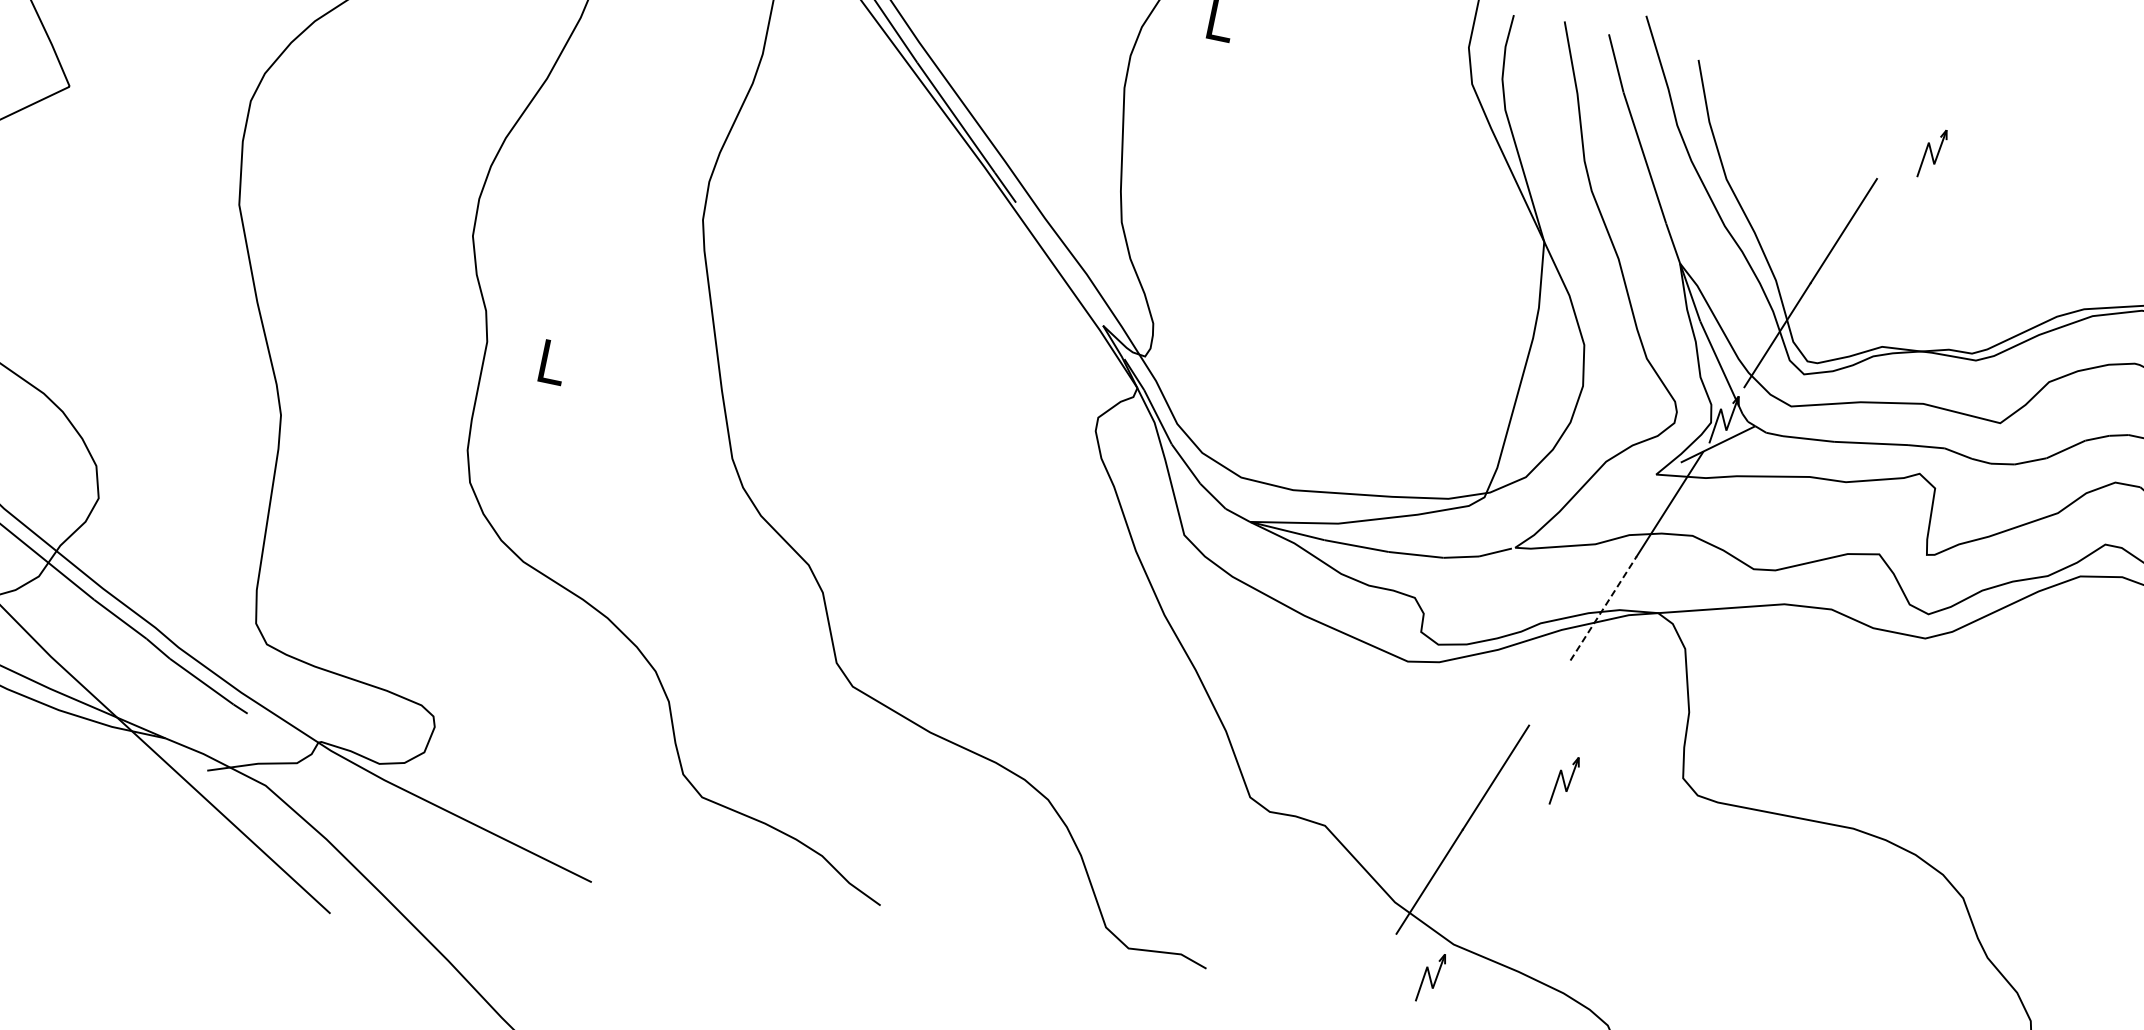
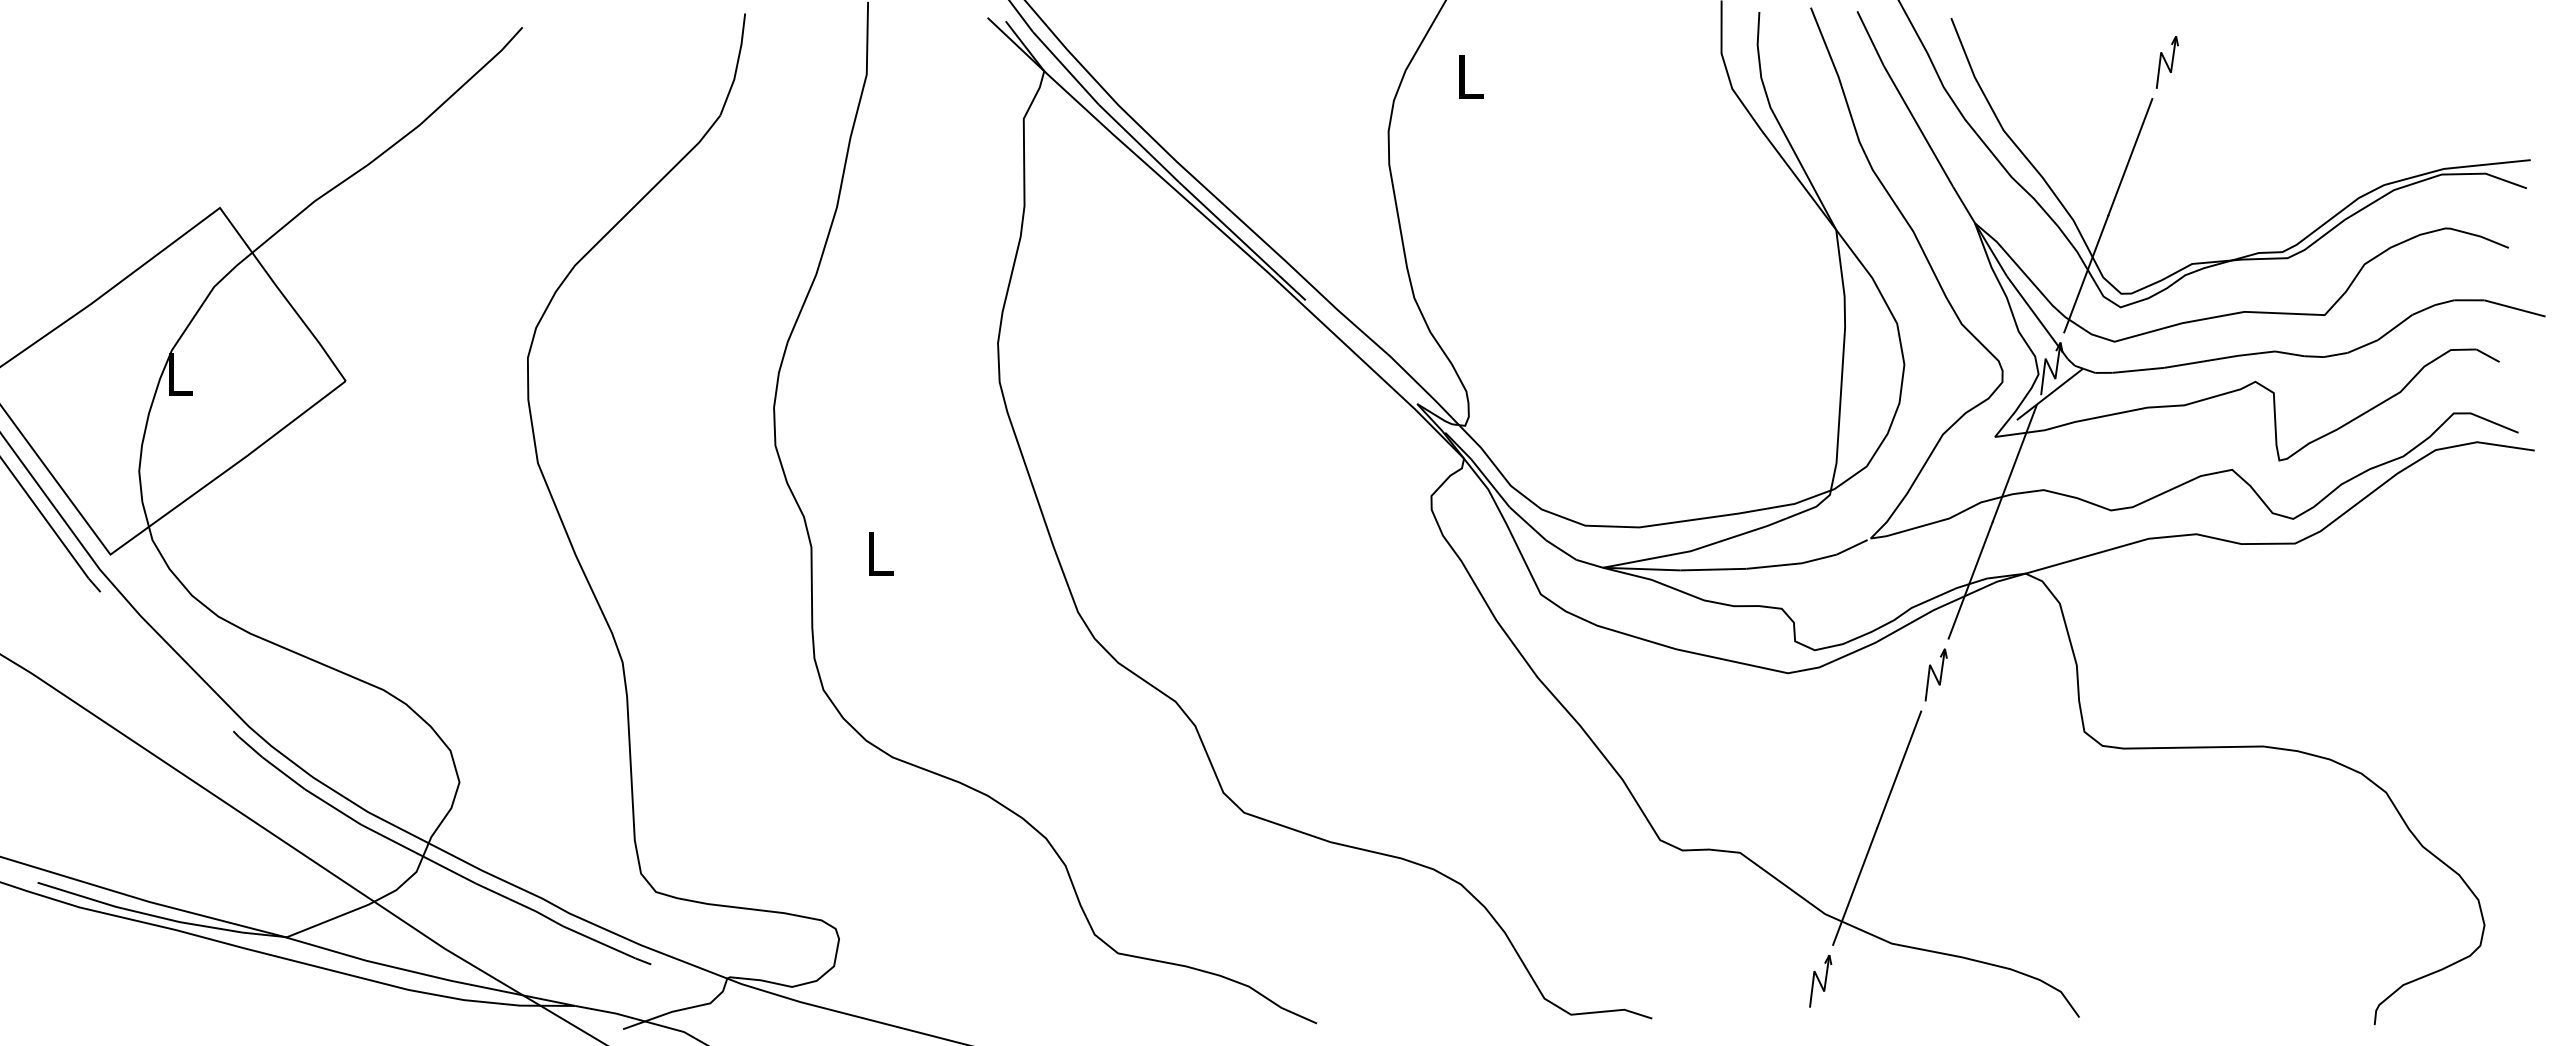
part: (1932, 153) -> (2166, 62), moved
line: (1603, 607) -> (1970, 579), dashed -> solid
part: (1564, 780) -> (1935, 674), moved
part: (1431, 978) -> (1820, 981), moved

